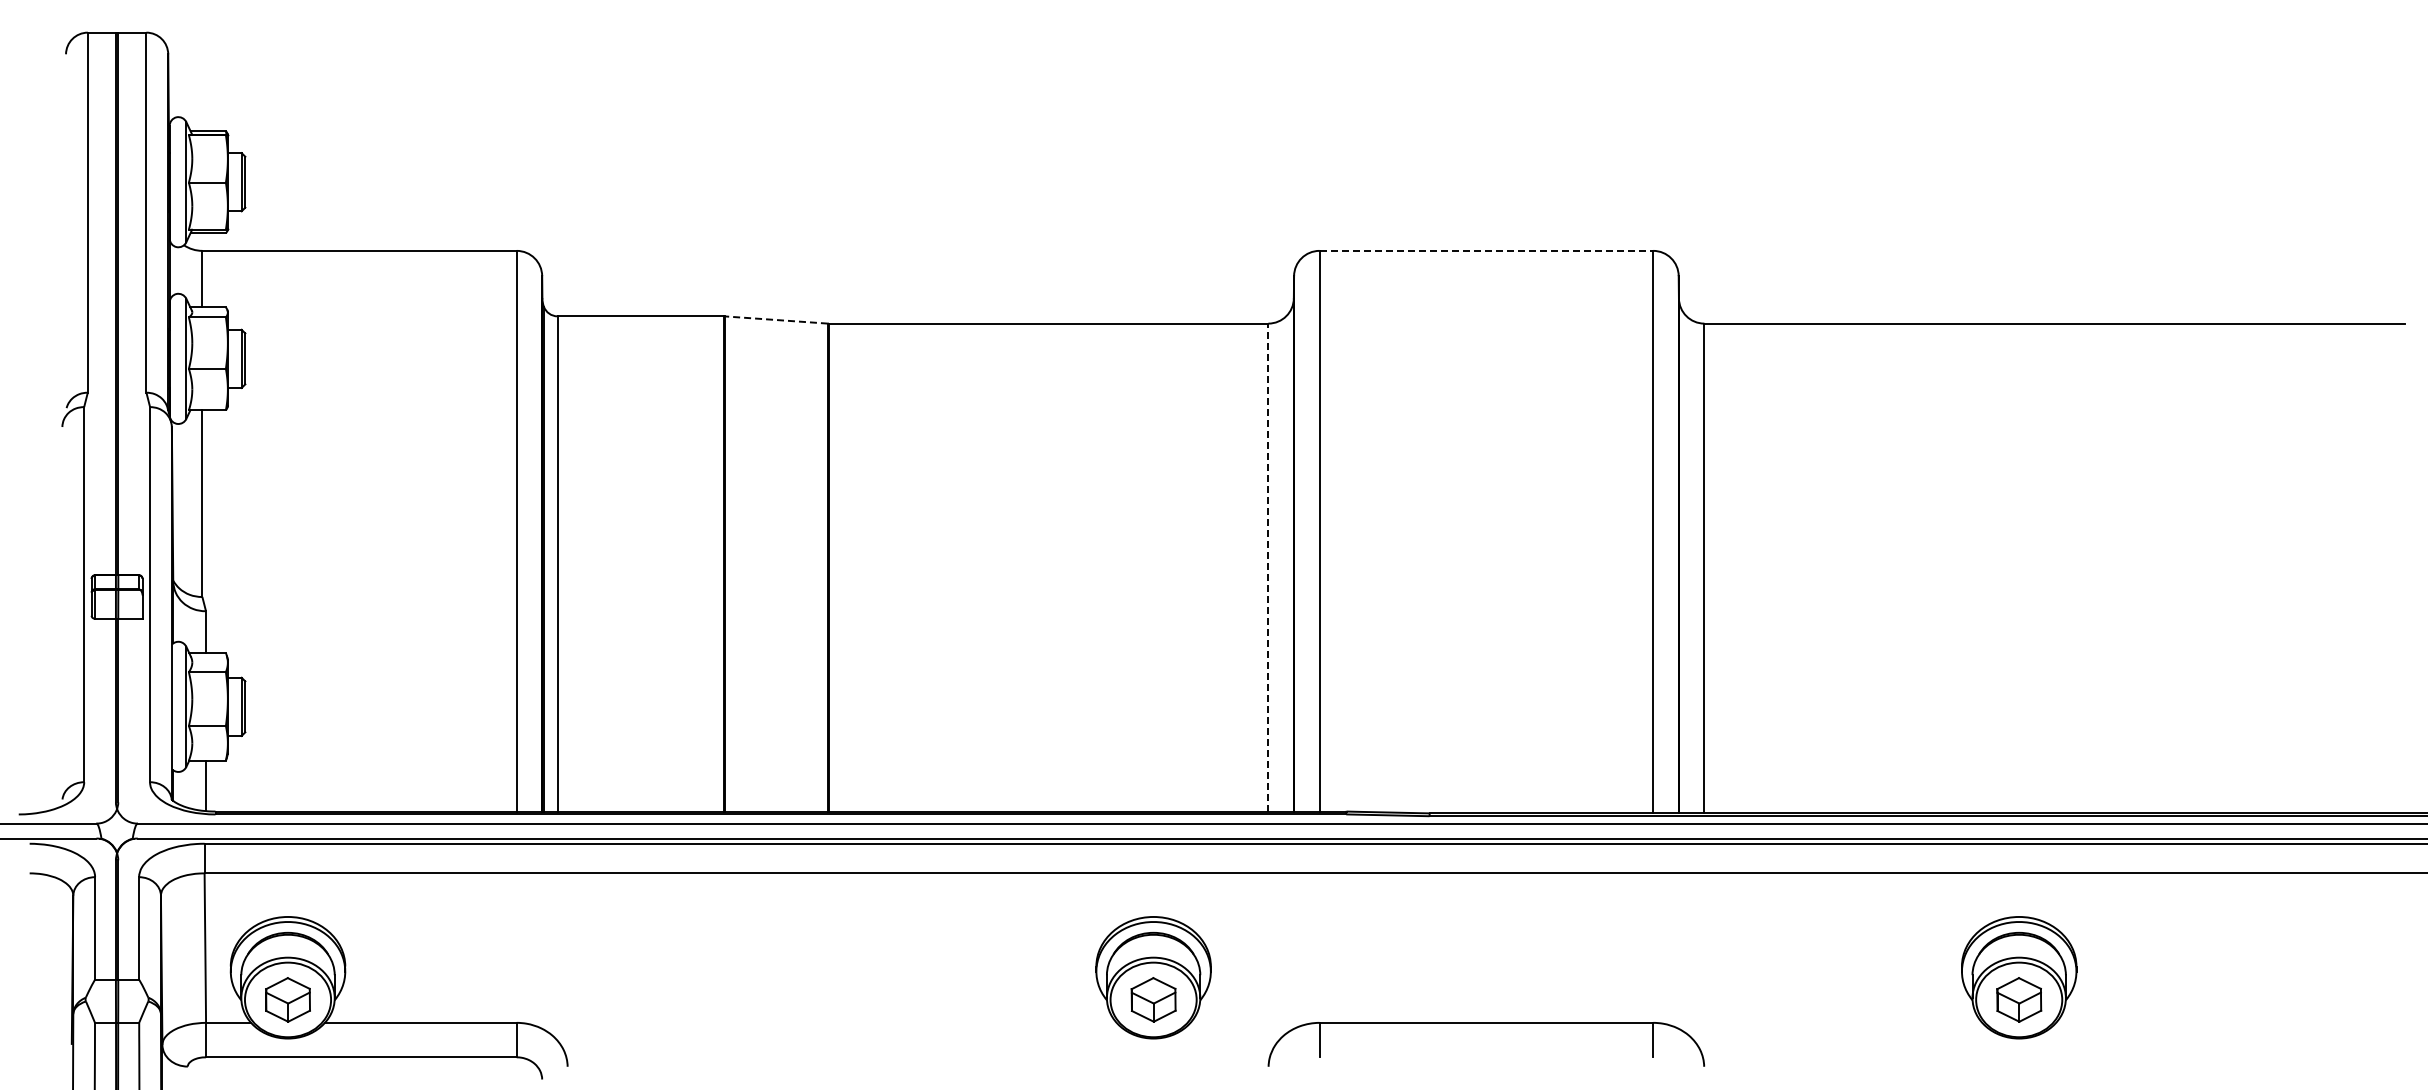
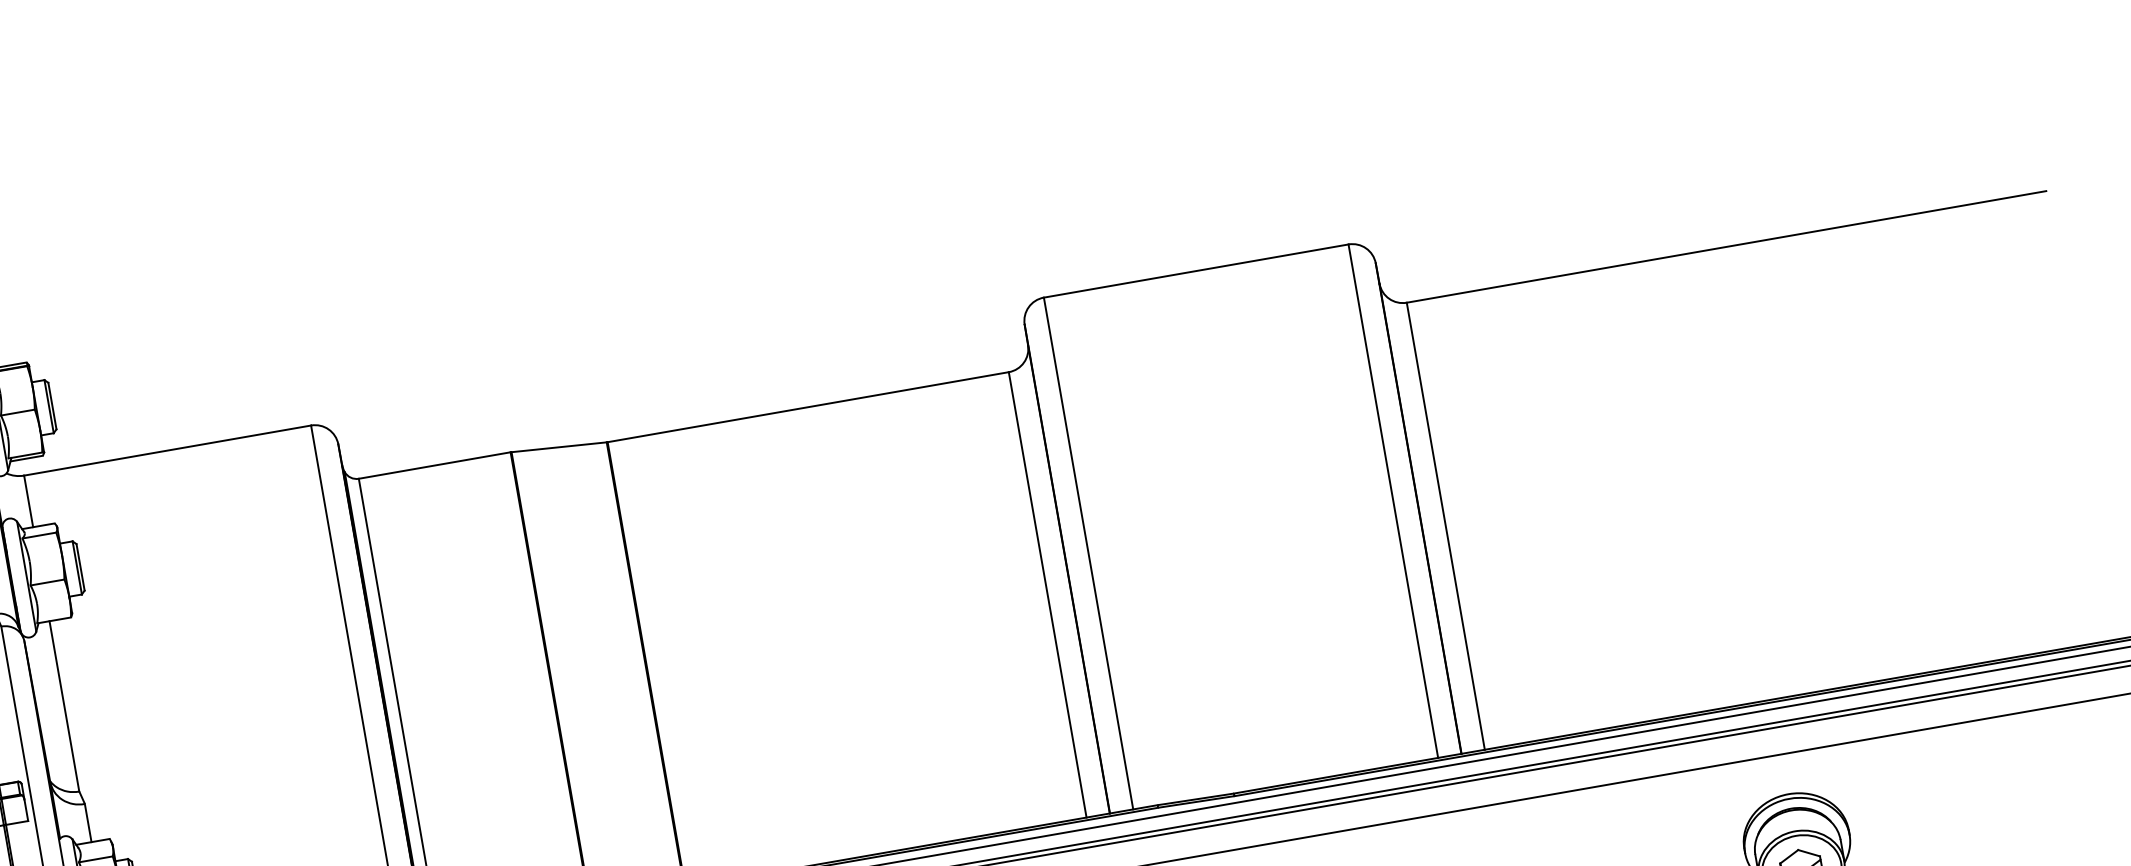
line: (1486, 250) -> (1196, 270), dashed -> solid
line: (776, 320) -> (559, 447), dashed -> solid
line: (1268, 567) -> (1047, 594), dashed -> solid

